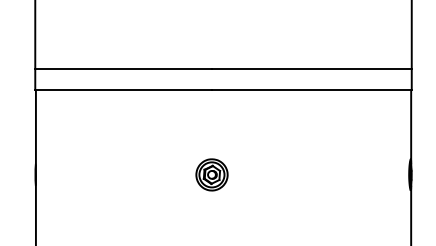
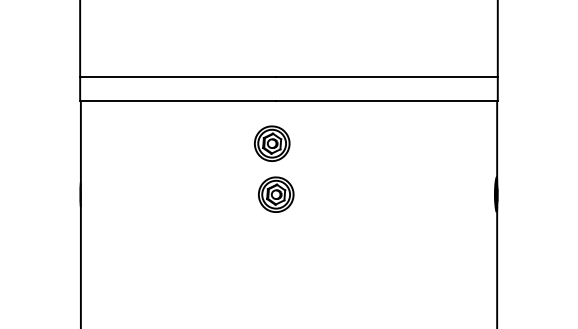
part: (208, 128) -> (272, 143), added

